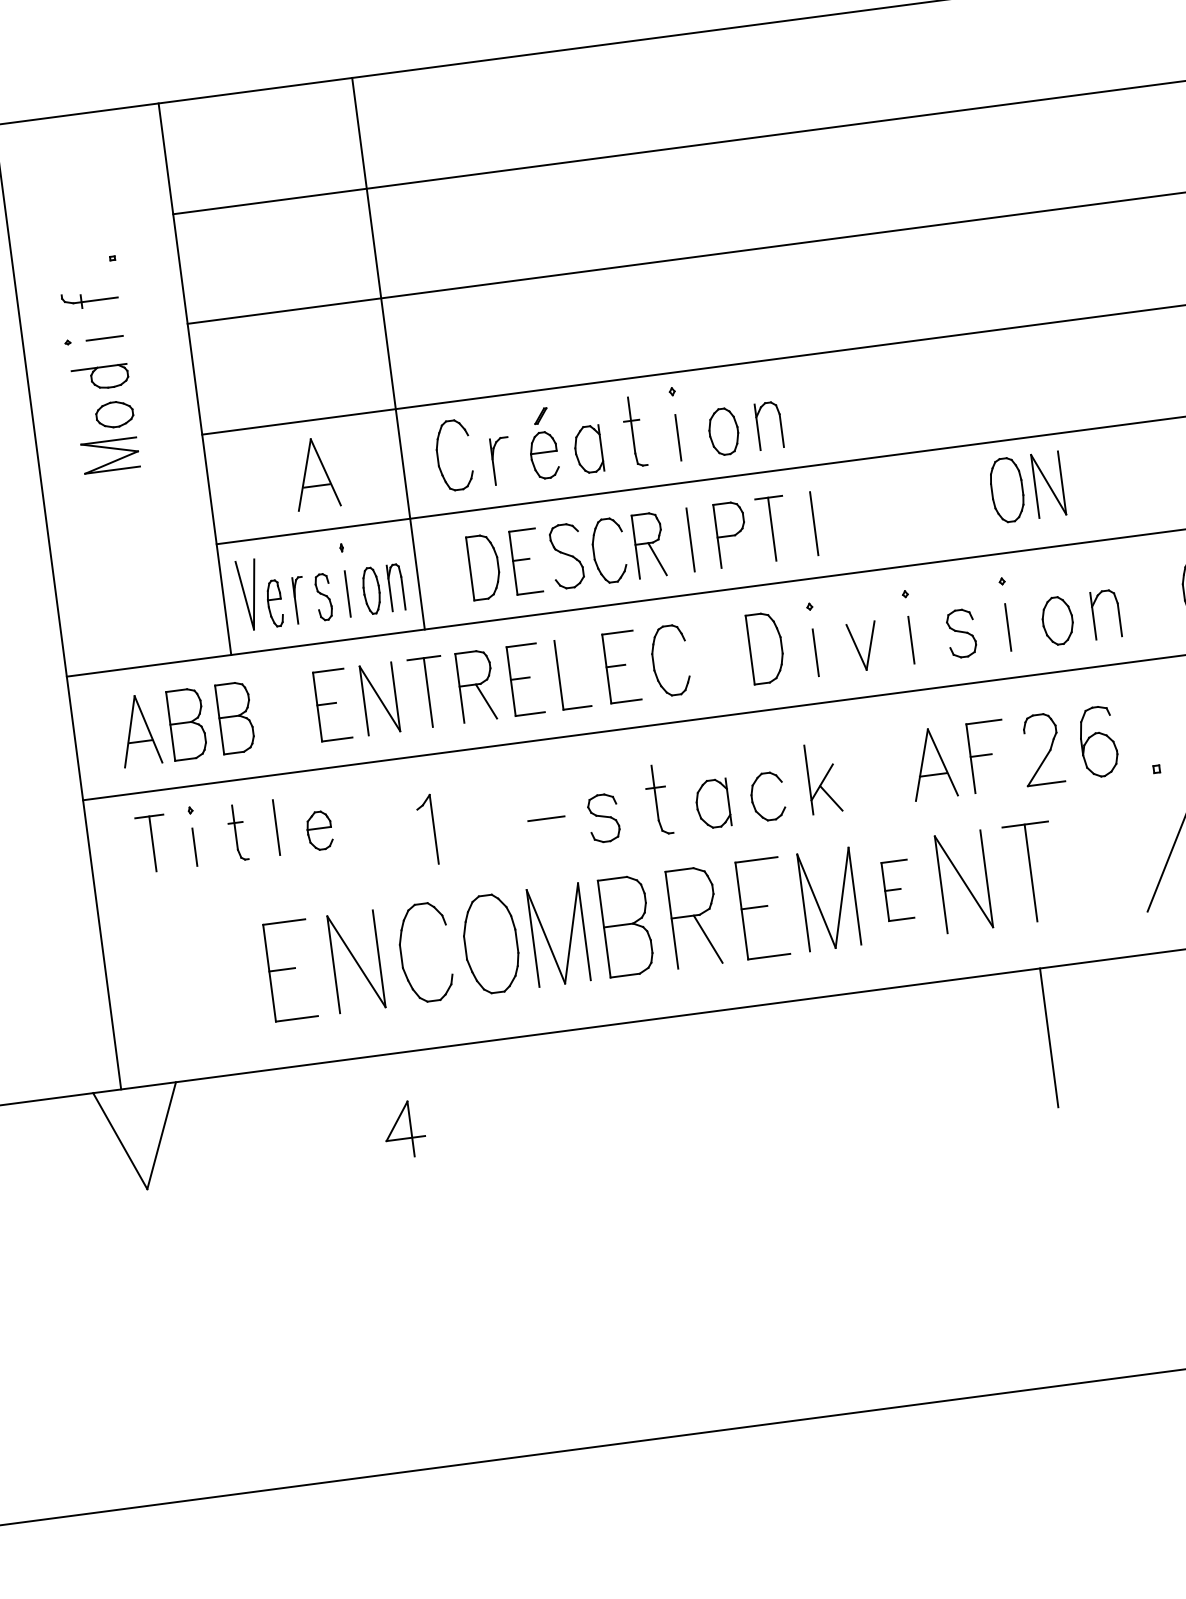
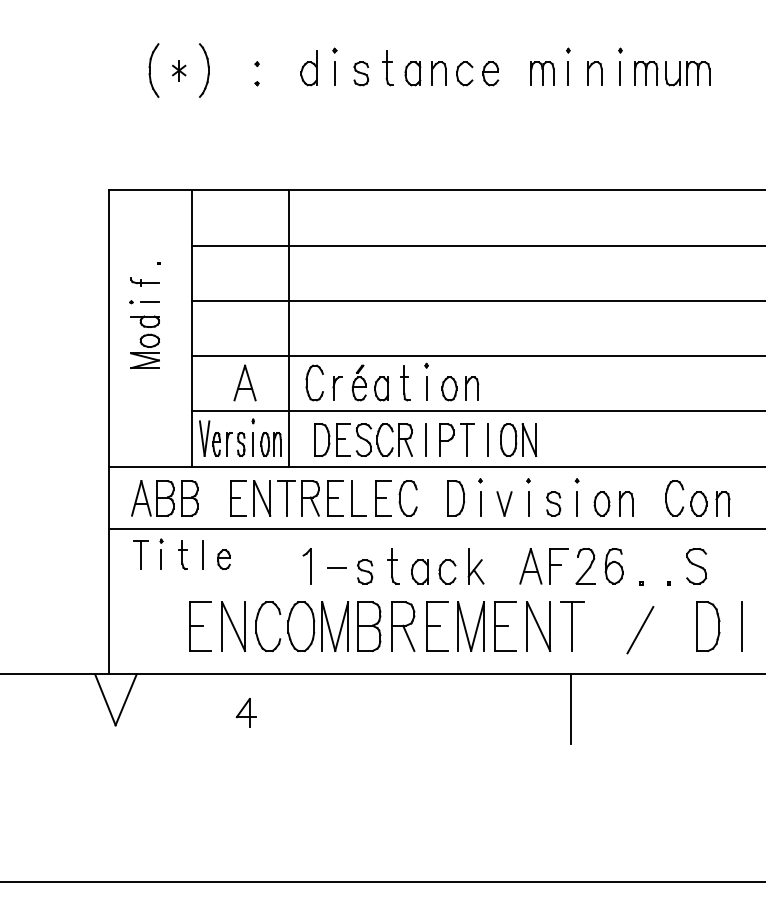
part: (1026, 486) -> (518, 439), moved
part: (425, 830) -> (306, 566), moved
part: (897, 890) -> (505, 626), size x1.67

